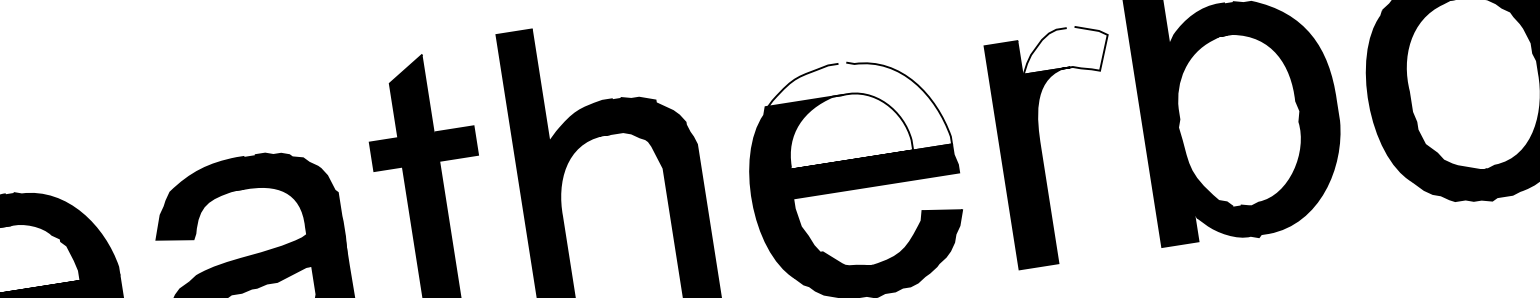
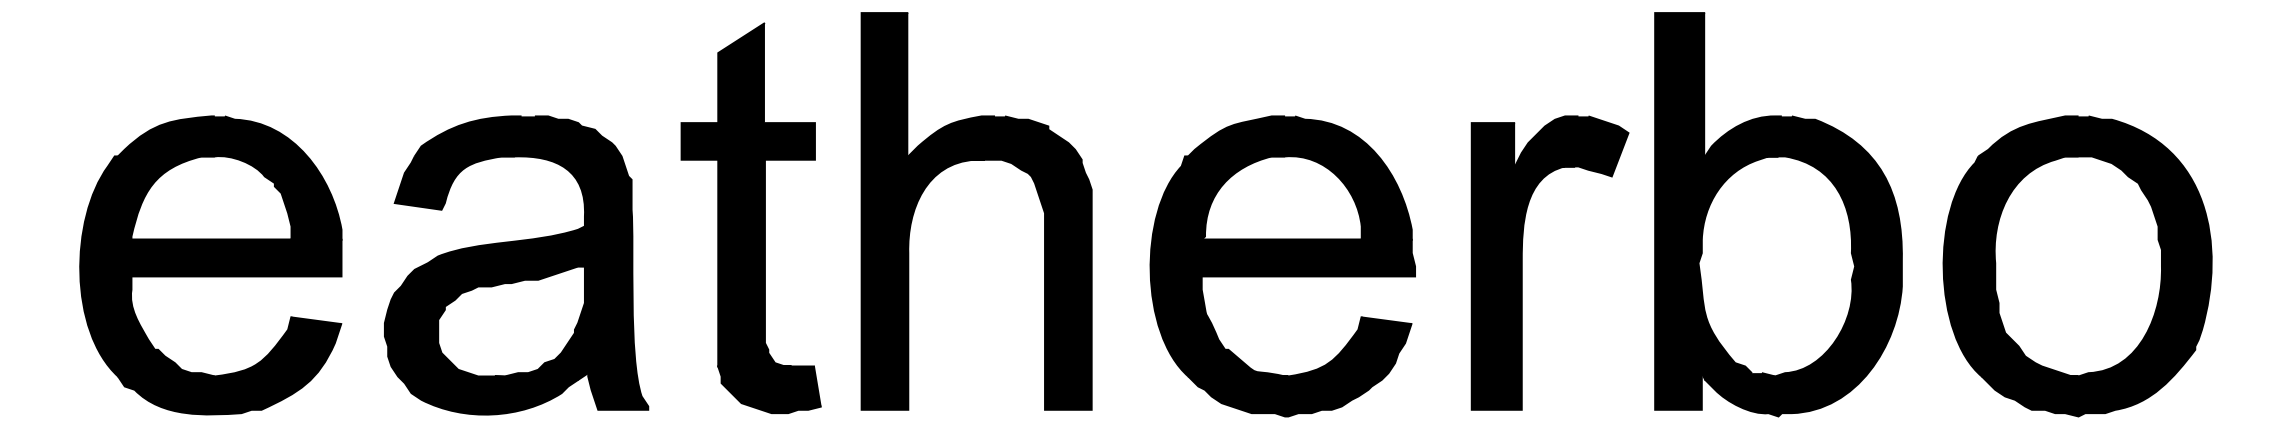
fill: (1065, 52) -> (1571, 146), added
fill: (857, 109) -> (1299, 177), added

